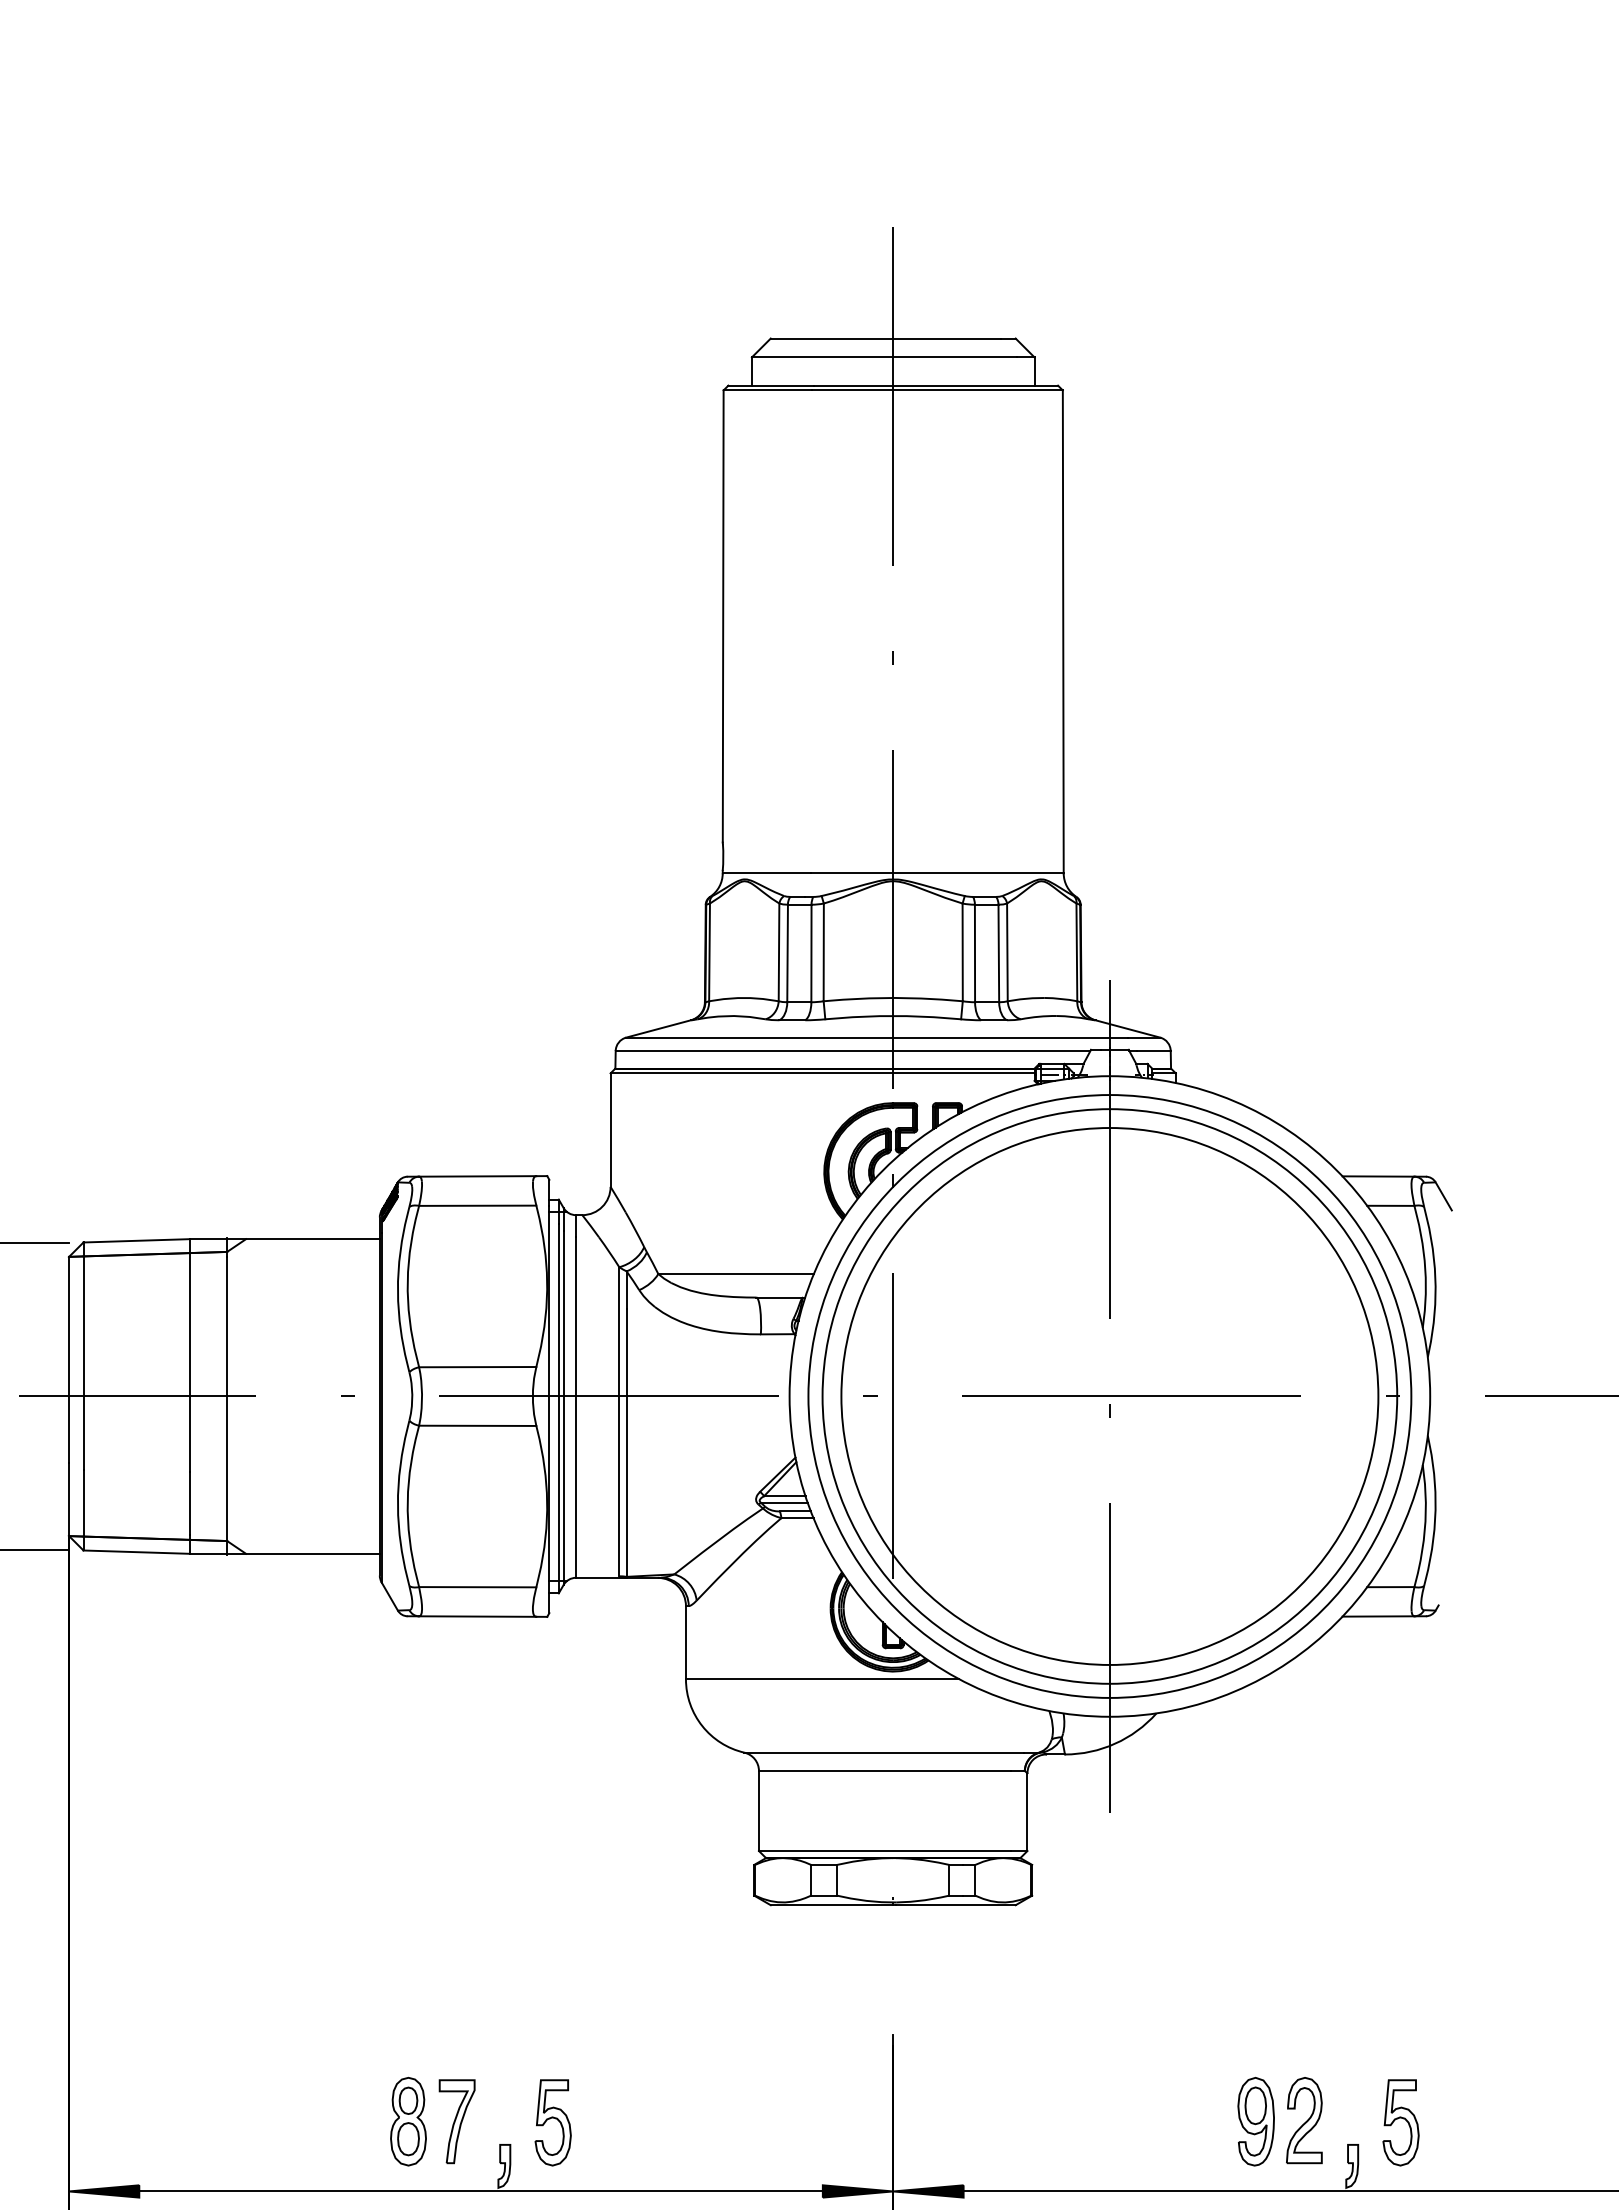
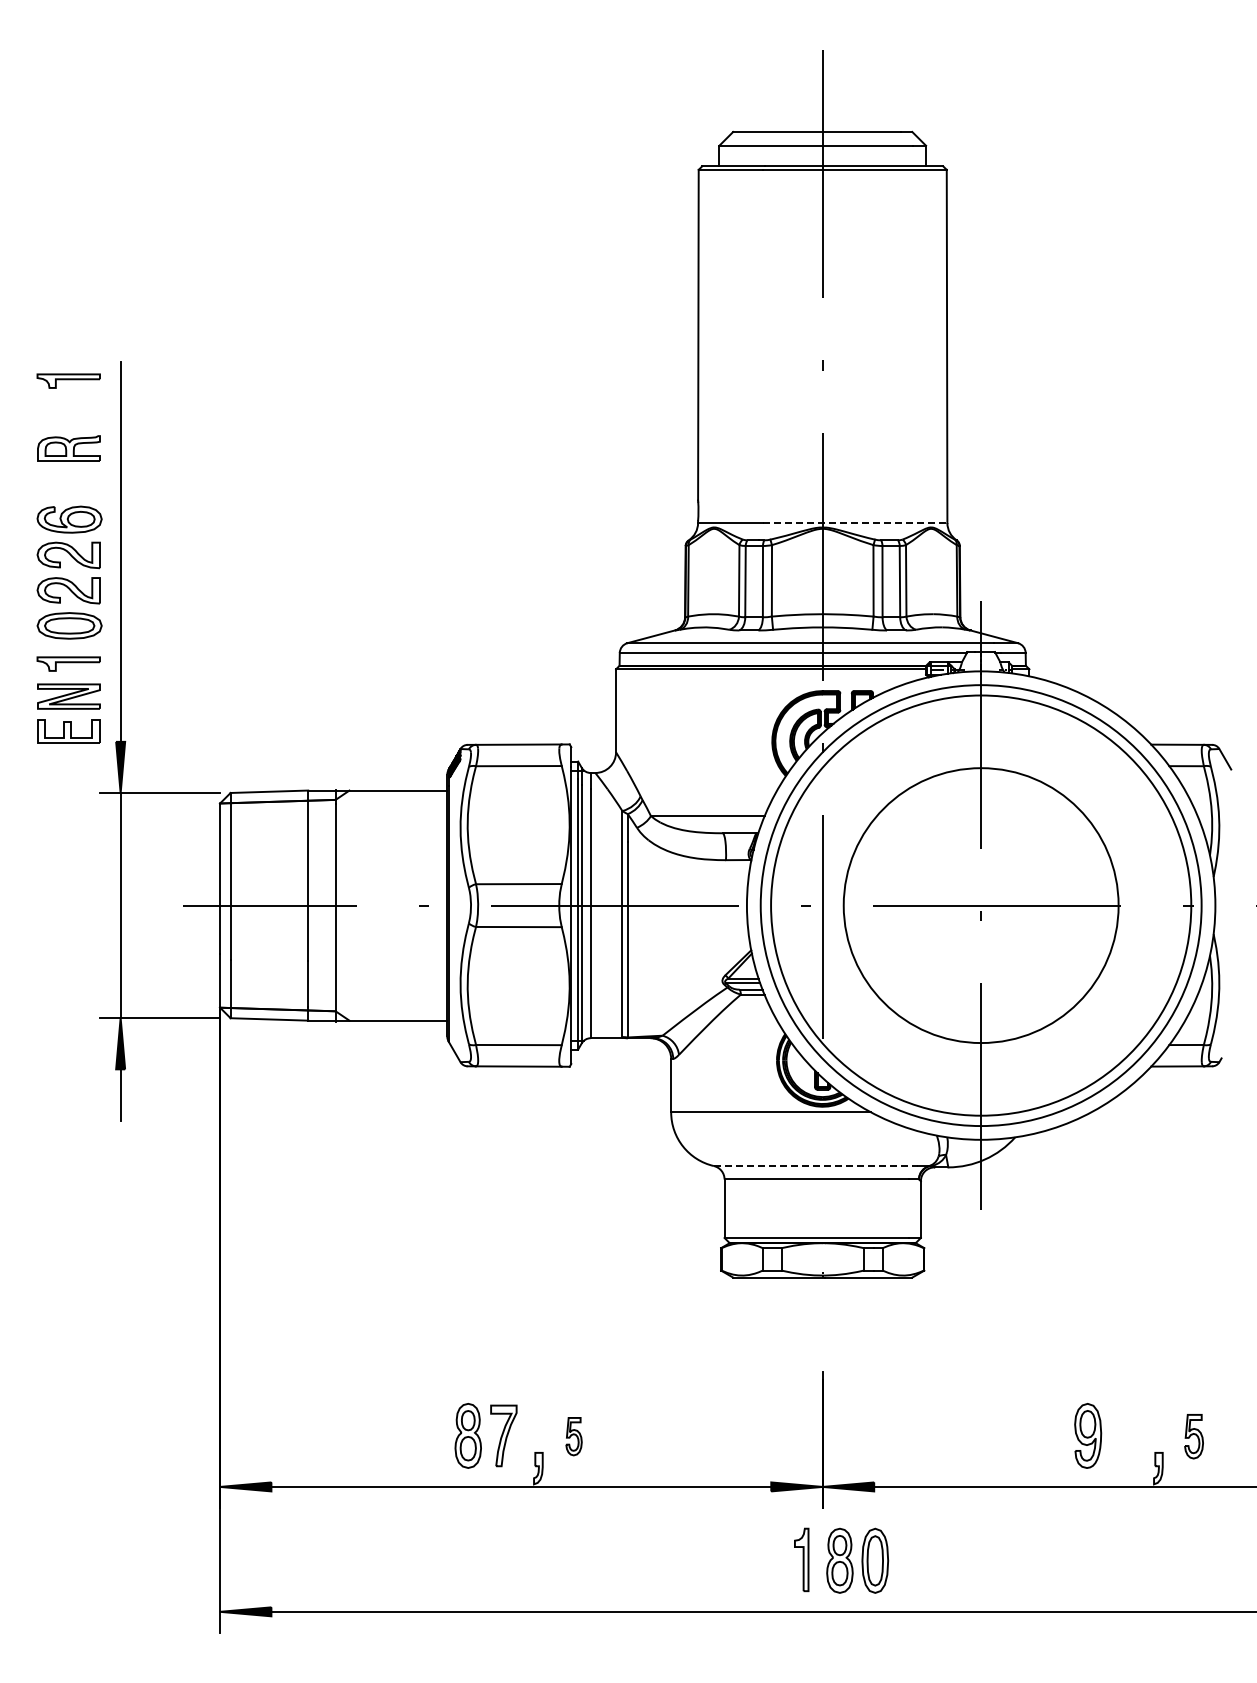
line: (938, 873) -> (855, 523), solid -> dashed
circle: (1108, 1396) -> (980, 905), size x0.7
line: (884, 1753) -> (816, 1166), solid -> dashed
part: (1304, 2121) -> (1123, 1435), removed
part: (552, 2122) -> (573, 1436), size x0.6
part: (1400, 2122) -> (1193, 1436), size x0.7

